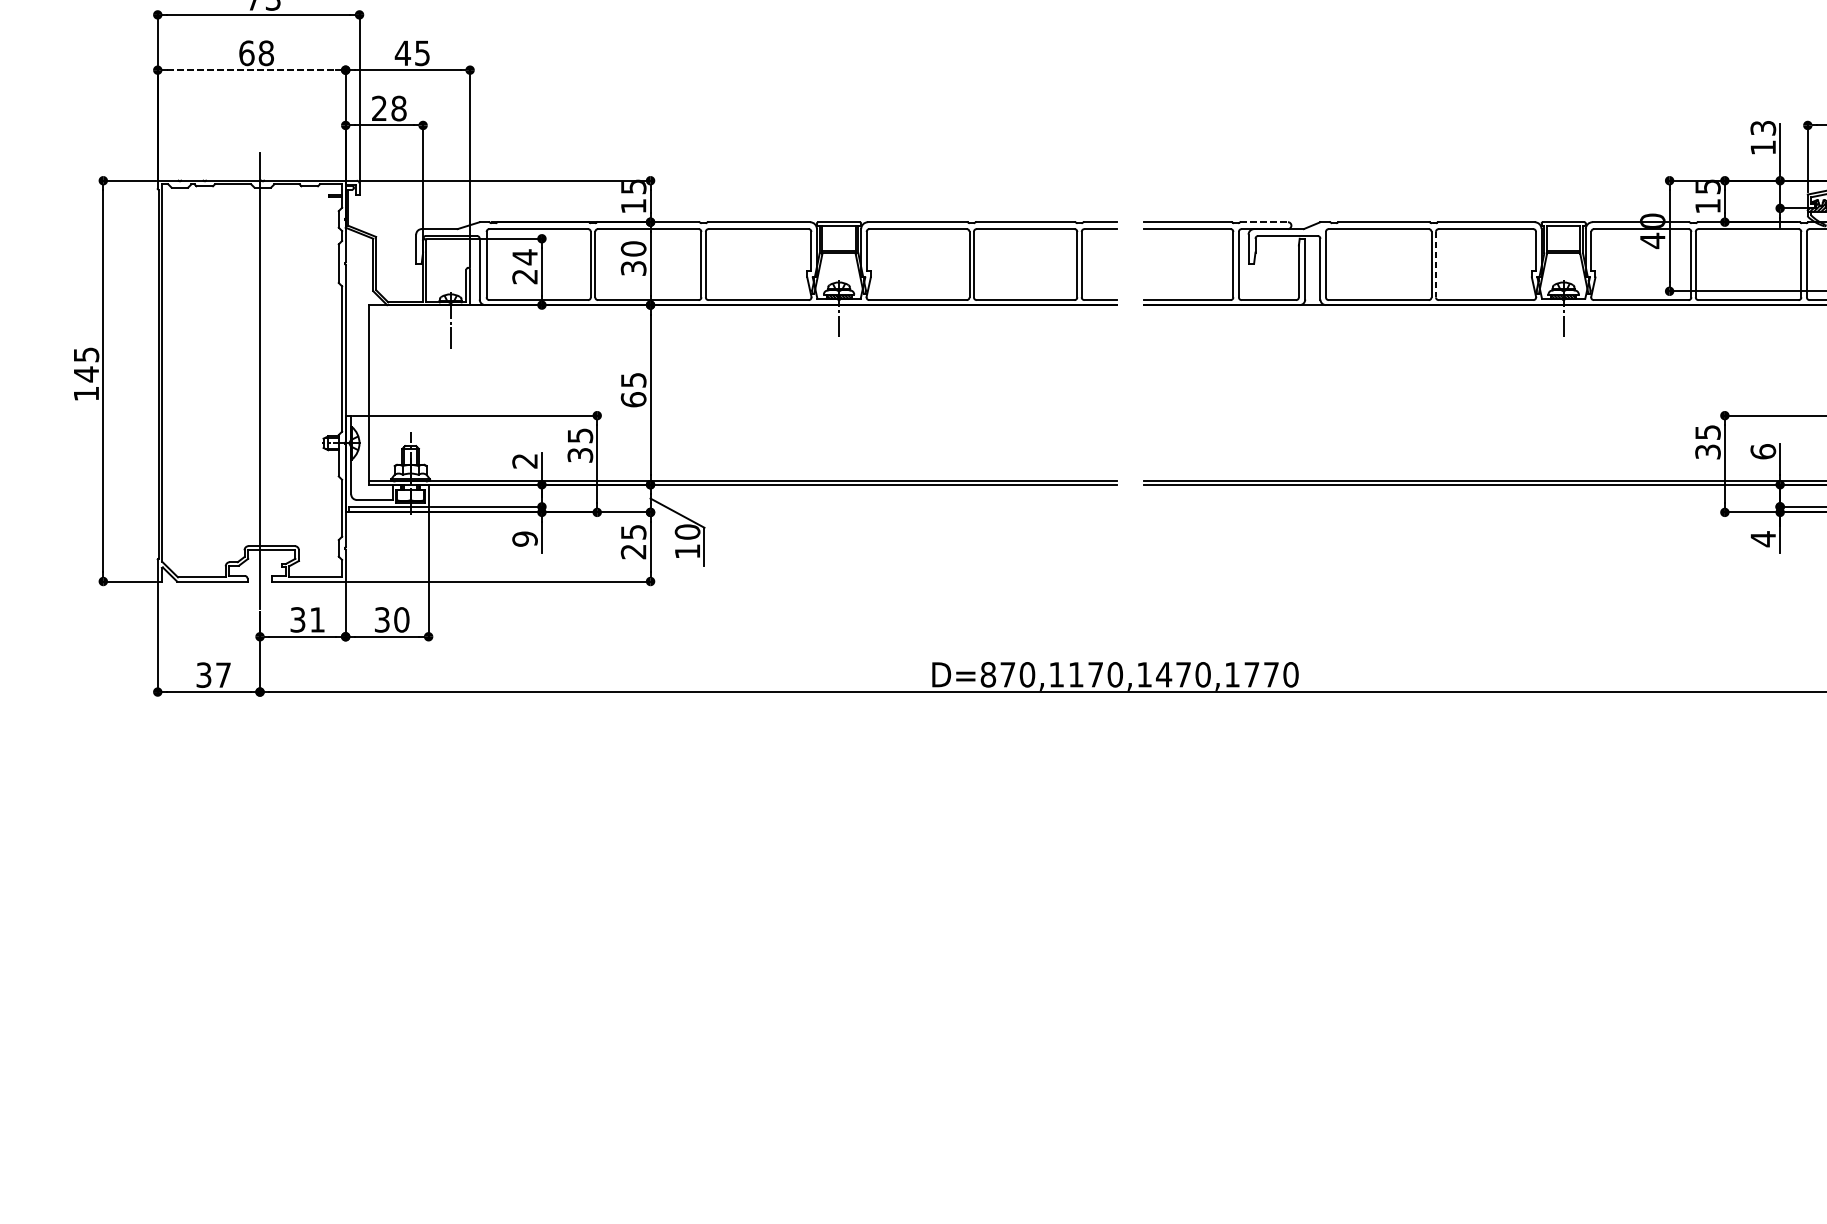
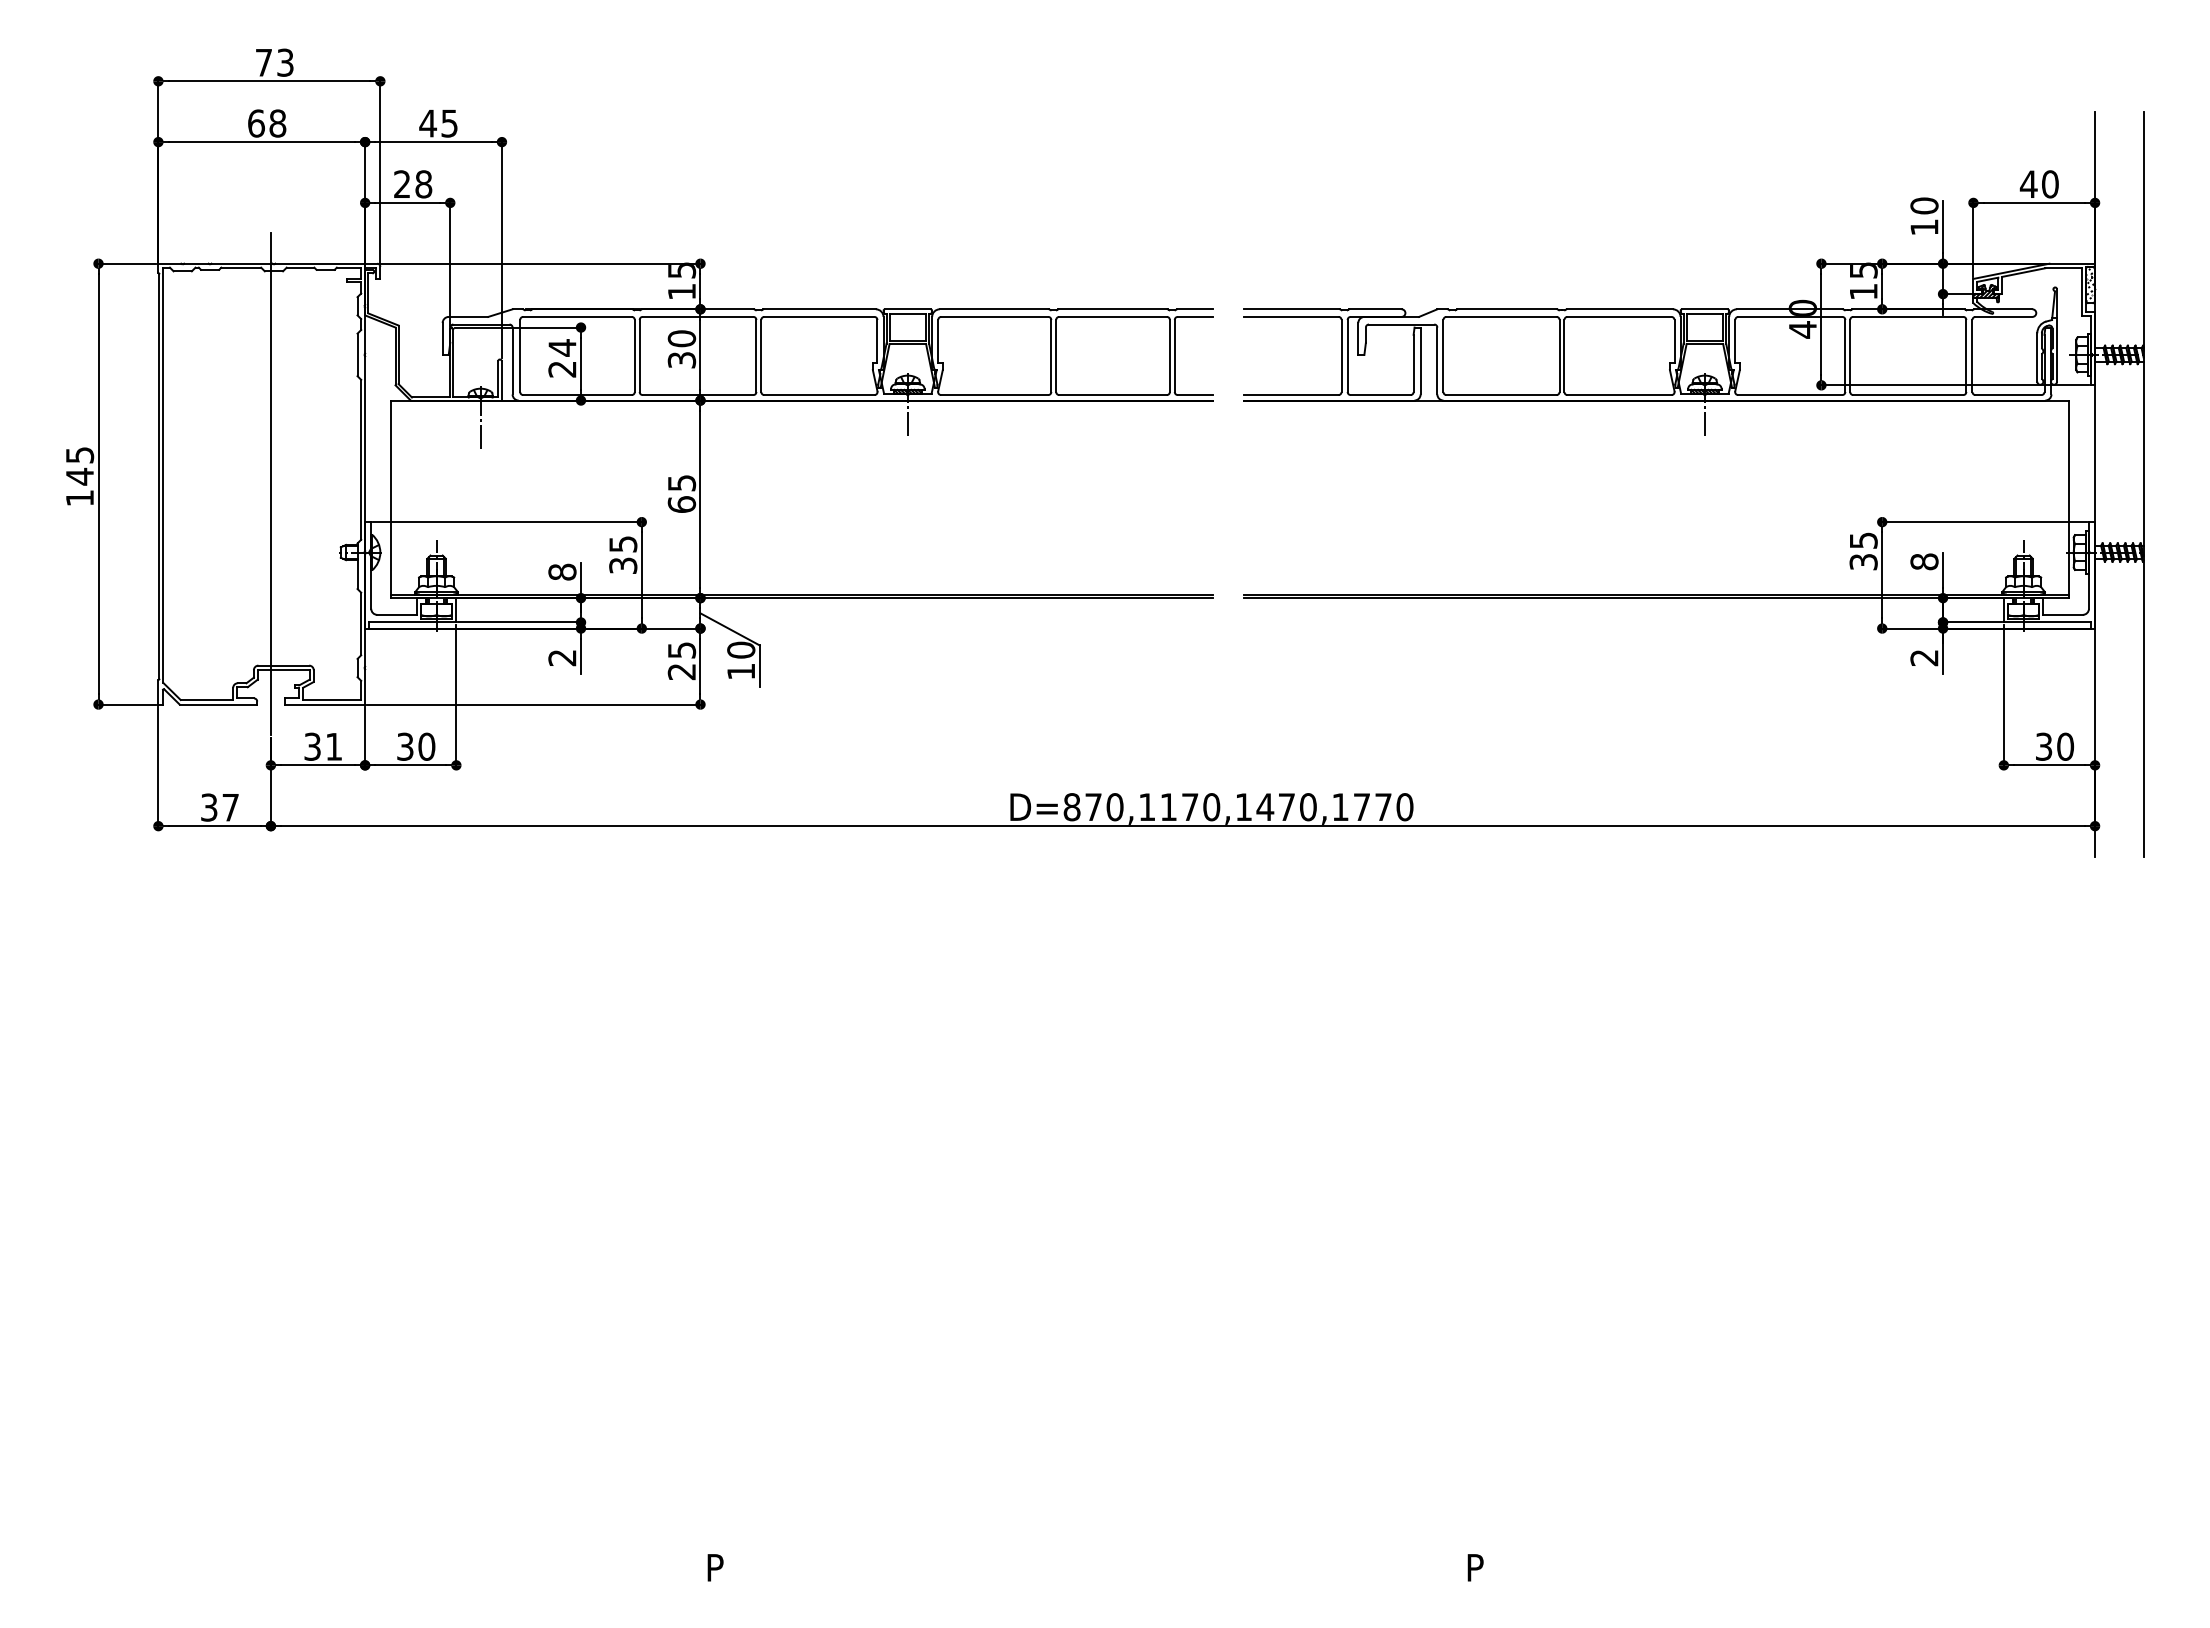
line: (252, 70) -> (262, 142), dashed -> solid
text: (1763, 127) -> (1924, 205), 13 -> 10
line: (1264, 222) -> (1375, 309), dashed -> solid
line: (1436, 265) -> (1564, 356), dashed -> solid
text: (1763, 451) -> (1924, 561), 6 -> 8
text: (525, 460) -> (562, 571), 2 -> 8
text: (525, 538) -> (562, 657), 9 -> 2
text: (1763, 538) -> (1924, 657), 4 -> 2

